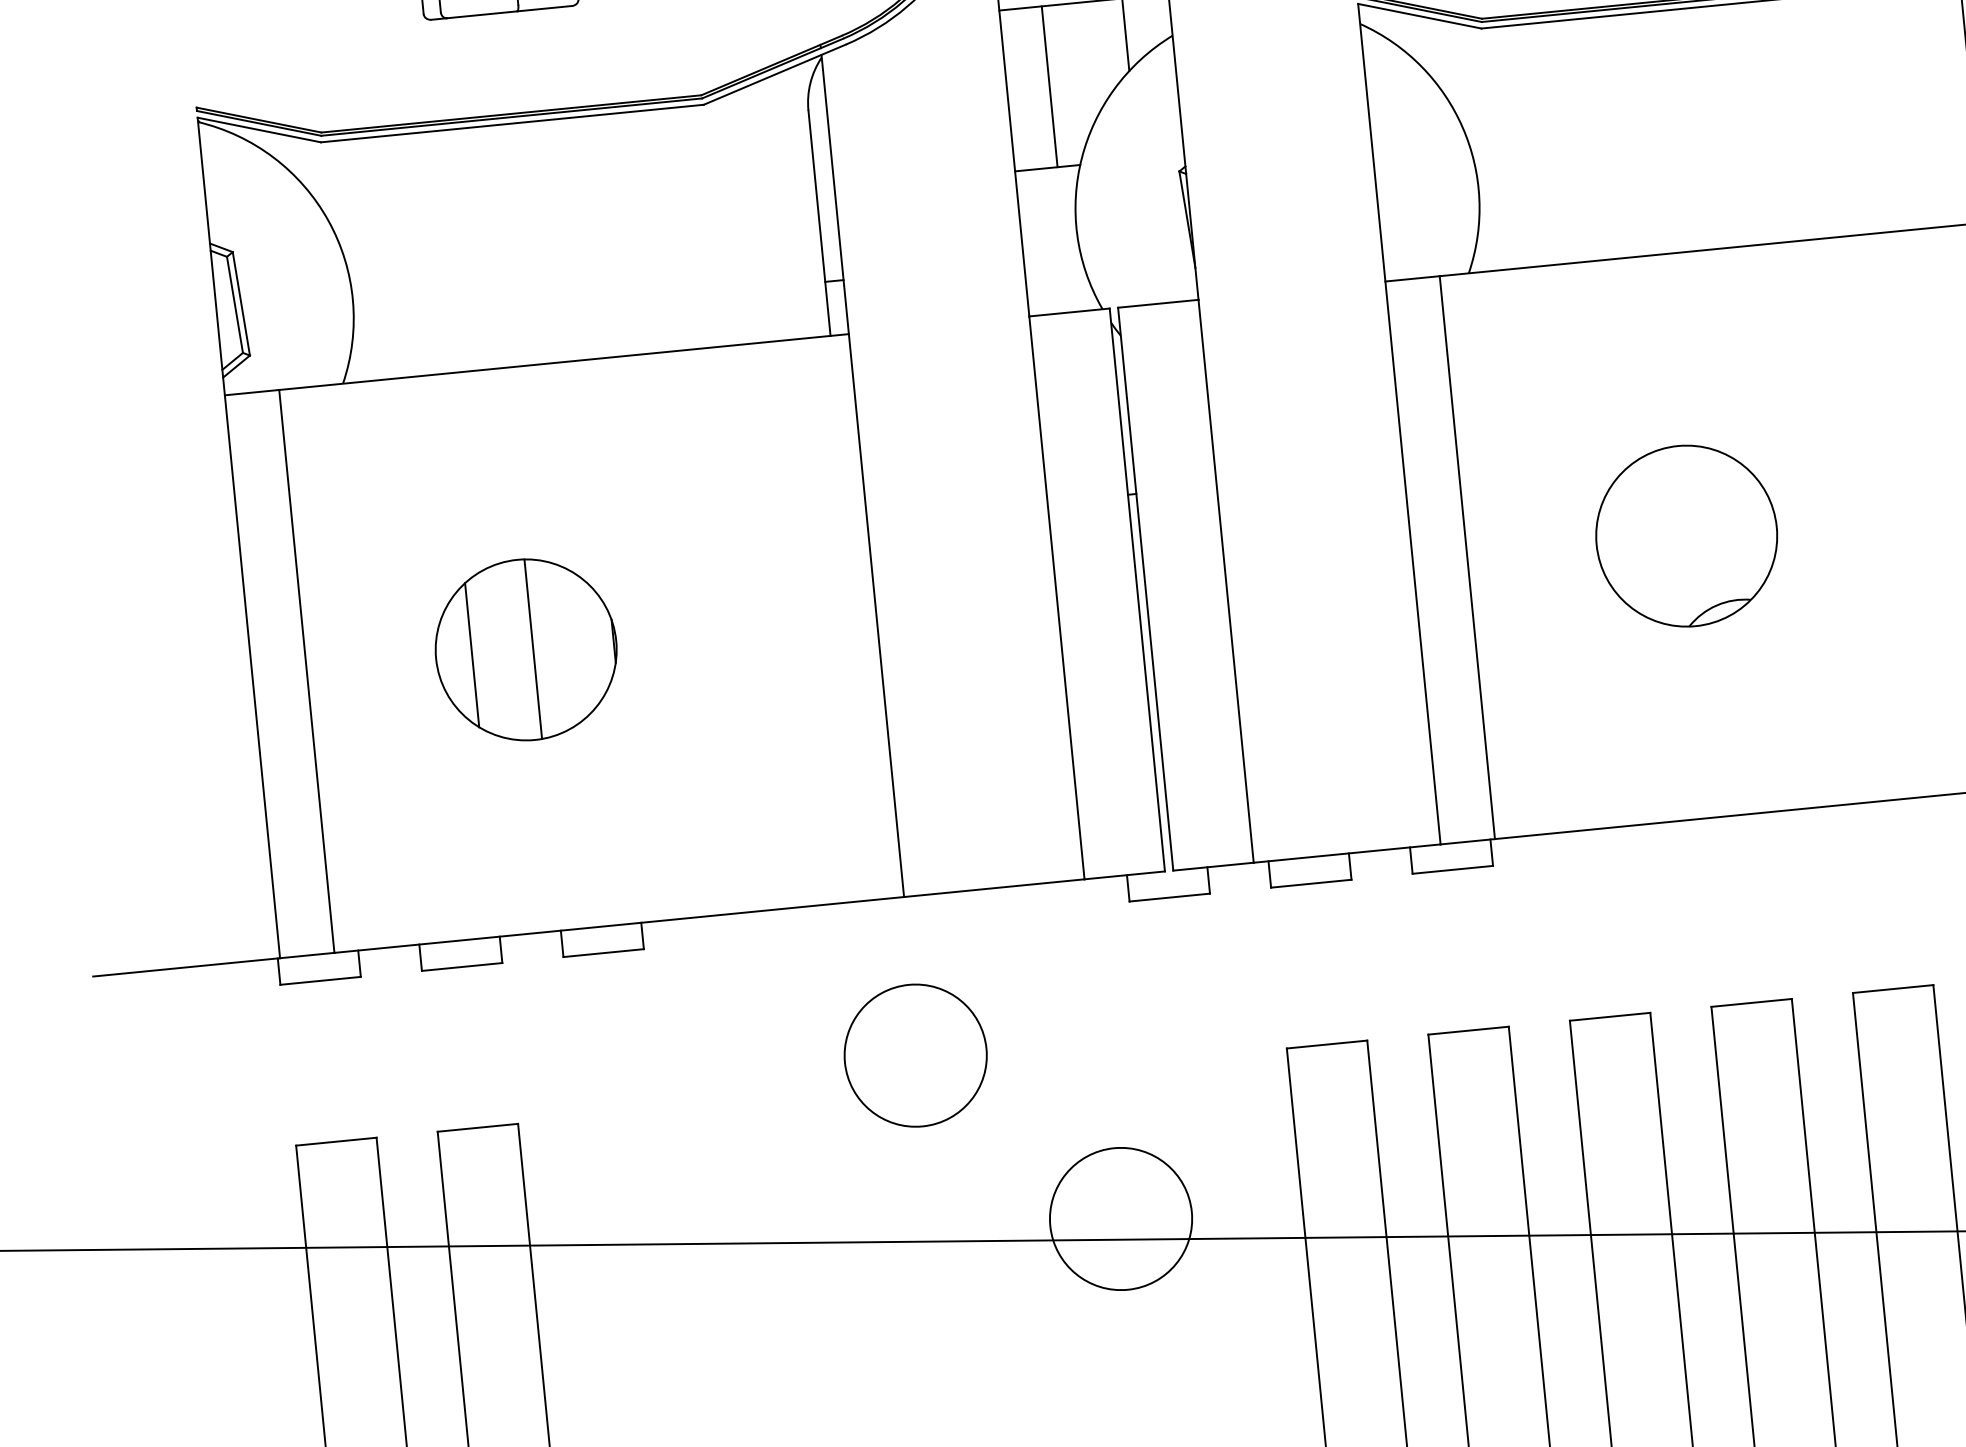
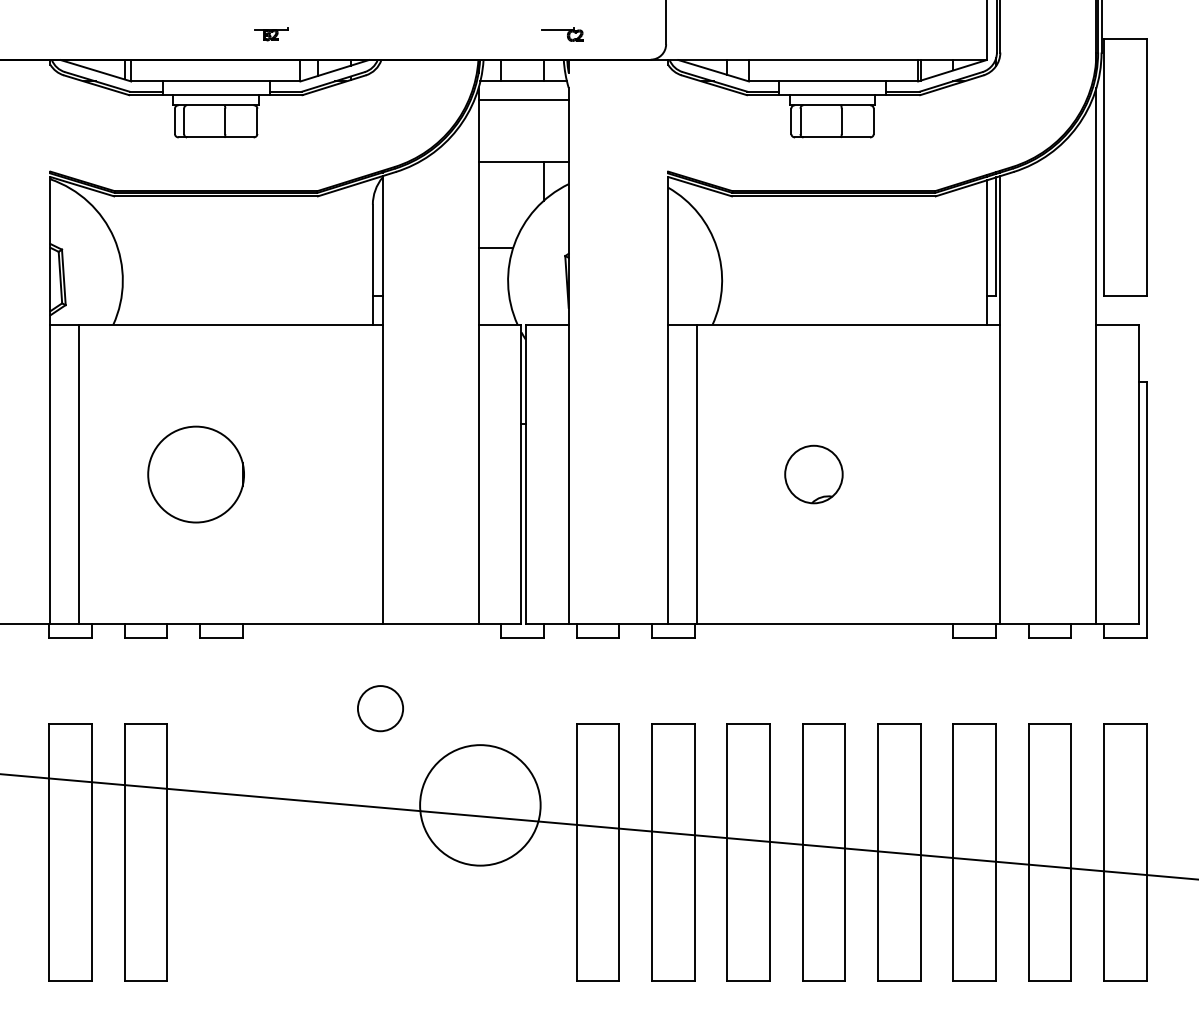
line: (1050, 86) -> (501, 204), removed
part: (1685, 536) -> (813, 474), size x0.6
line: (532, 649) -> (199, 474), removed
line: (472, 655) -> (167, 474), removed
circle: (915, 1055) -> (380, 708), size x0.6
circle: (1121, 1219) -> (480, 805), size x1.6

